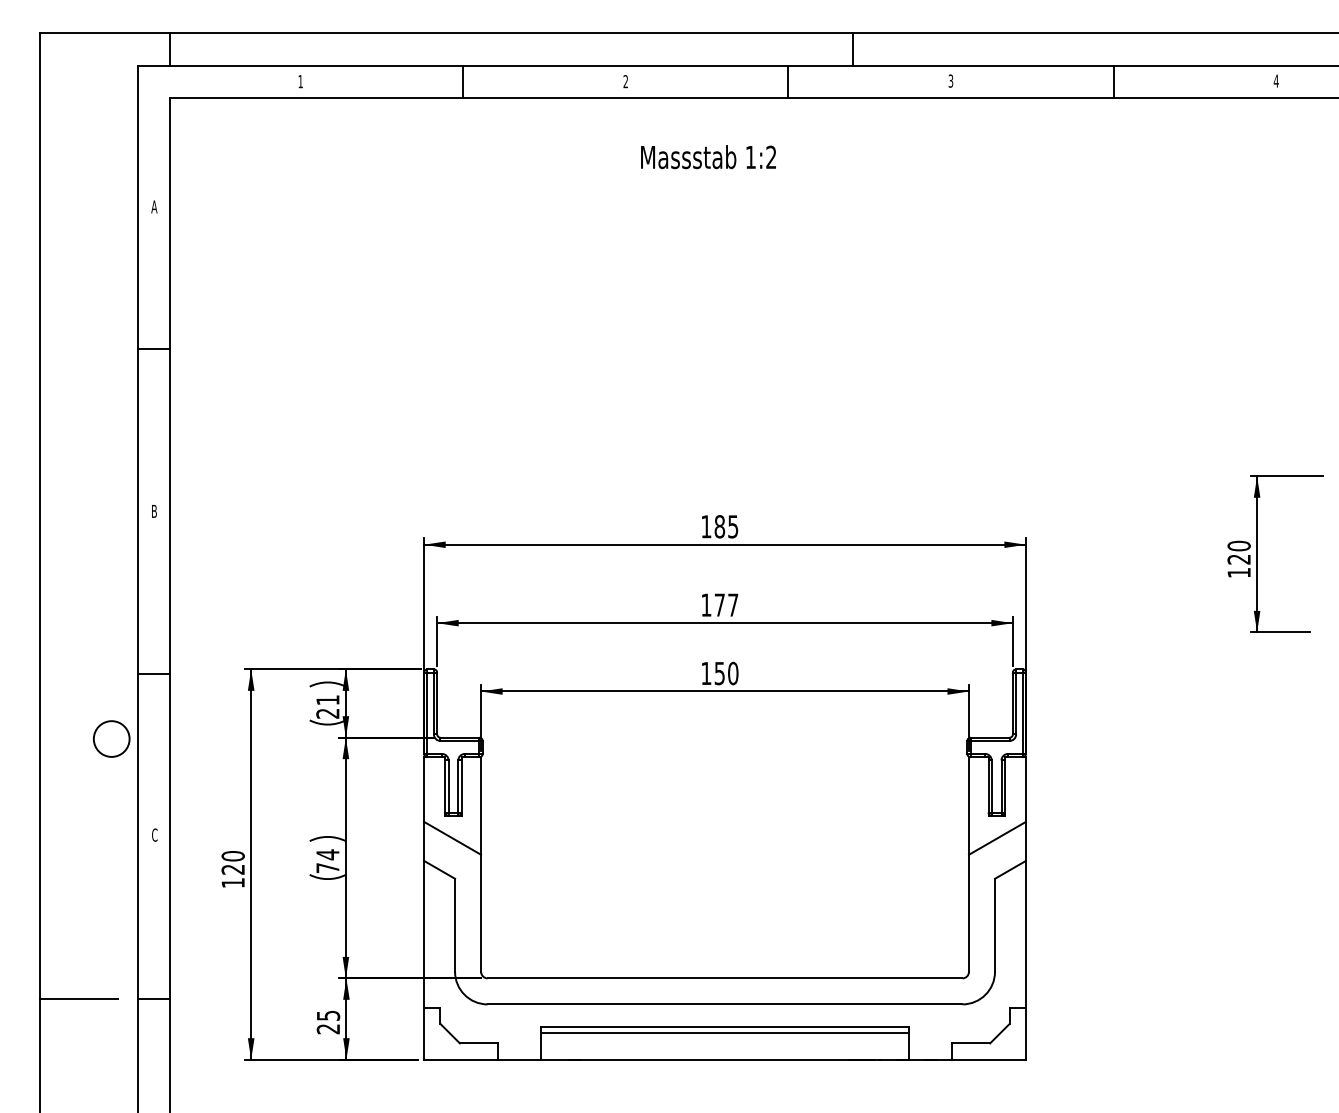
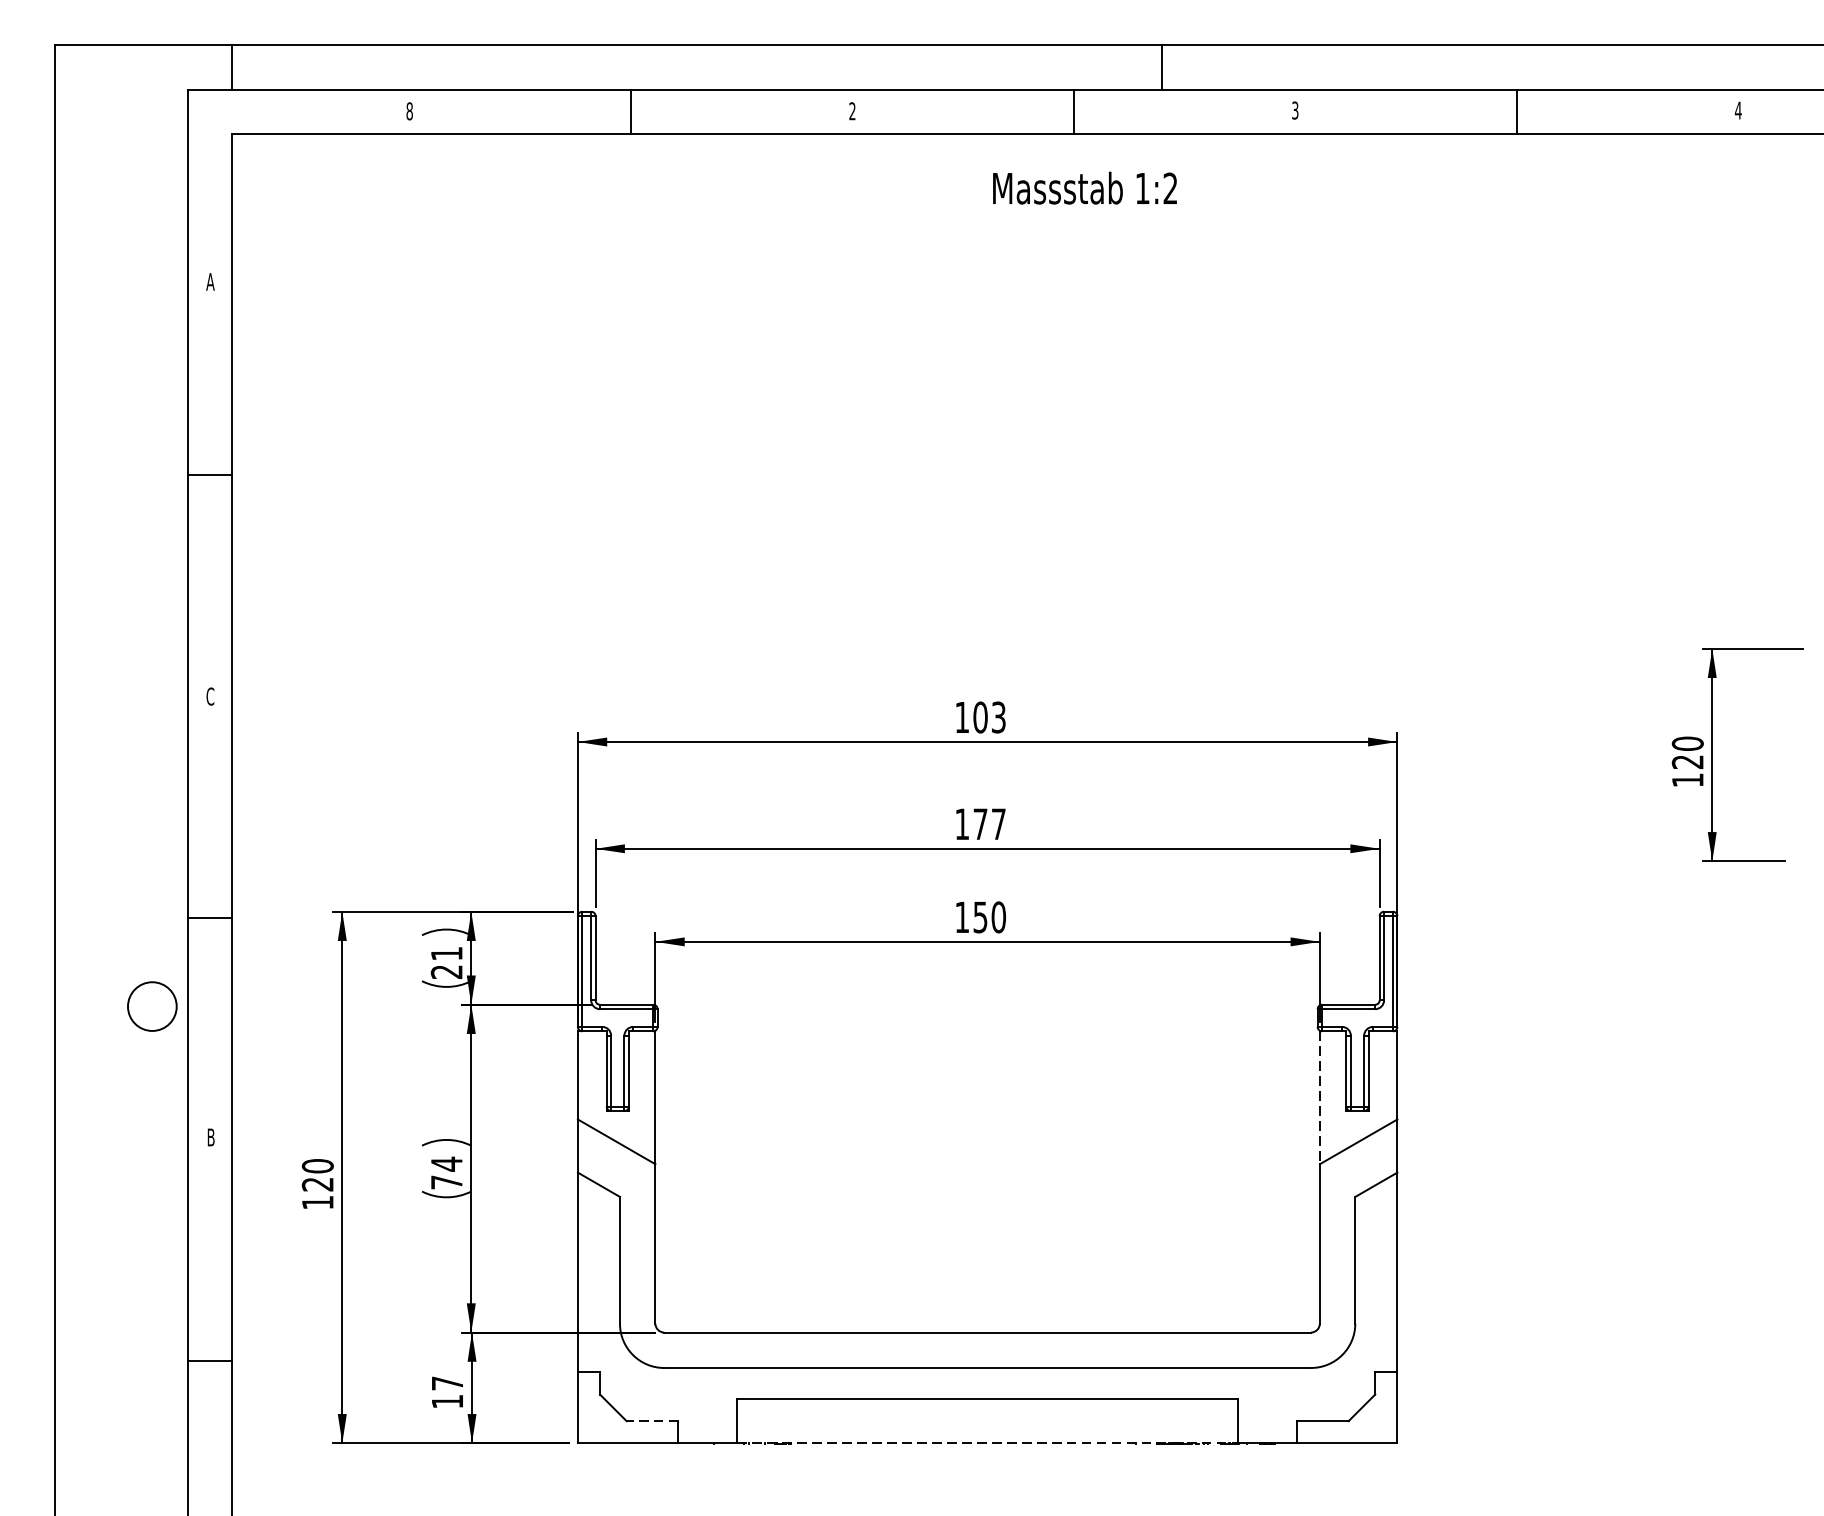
text: (300, 81) -> (409, 111), 1 -> 8
text: (708, 157) -> (1084, 188), moved
text: (154, 511) -> (210, 696), B -> C
text: (726, 526) -> (989, 717), 185 -> 103
line: (968, 806) -> (1319, 1098), solid -> dashed
text: (154, 834) -> (210, 1136), C -> B
line: (79, 999) -> (108, 1361), removed
text: (328, 1022) -> (447, 1392), 25 -> 17
line: (724, 1032) -> (986, 1406), removed
line: (478, 1043) -> (651, 1421), solid -> dashed
line: (725, 1059) -> (988, 1443), solid -> dashed

